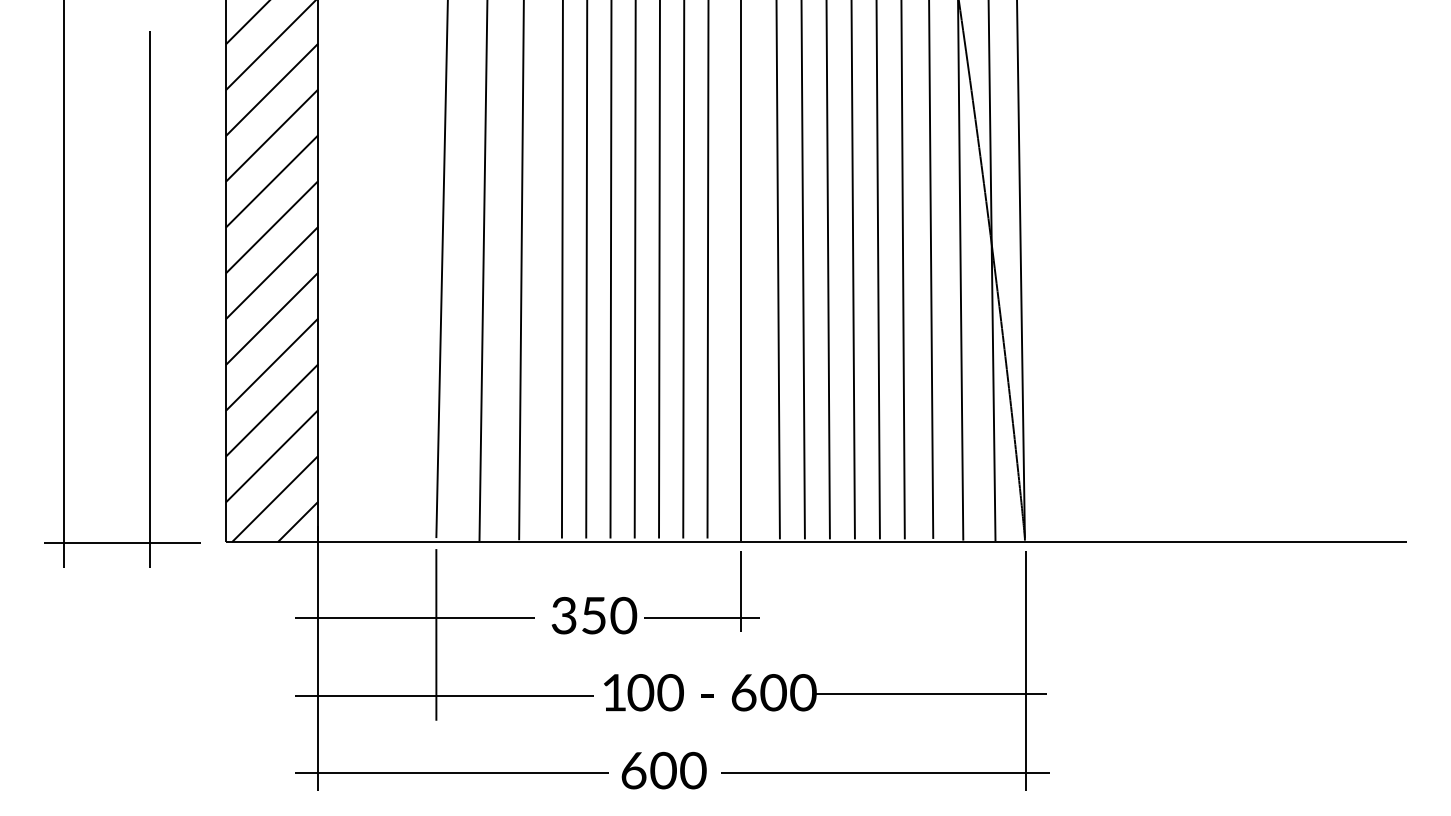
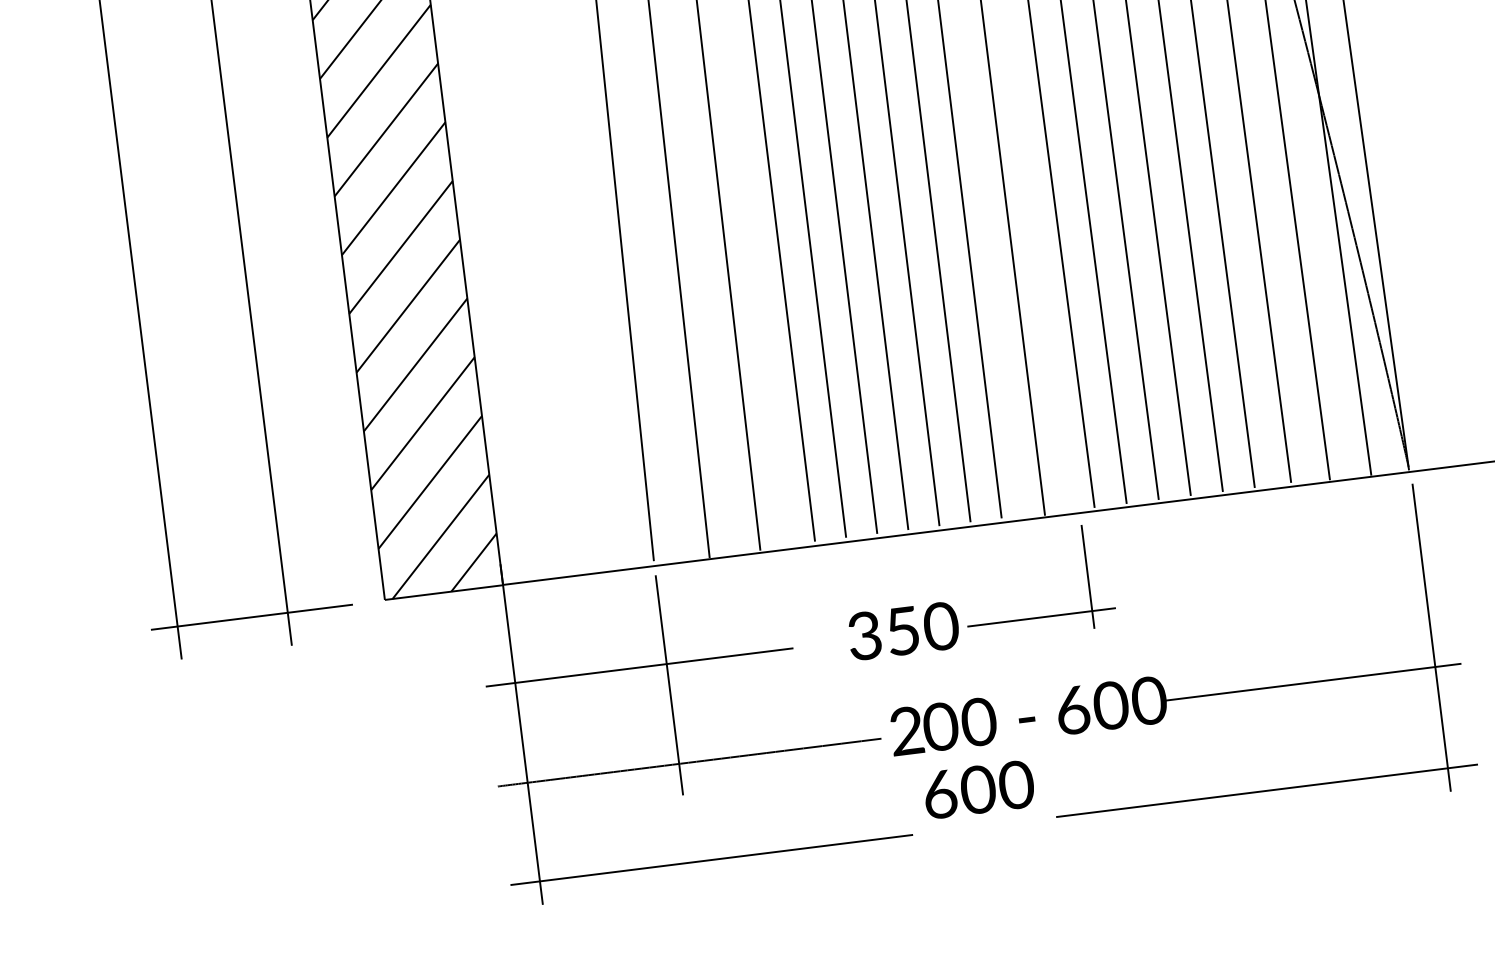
part: (634, 603) -> (953, 609), moved
text: (614, 692) -> (907, 730), 1 -> 2
text: (663, 770) -> (978, 789), moved

